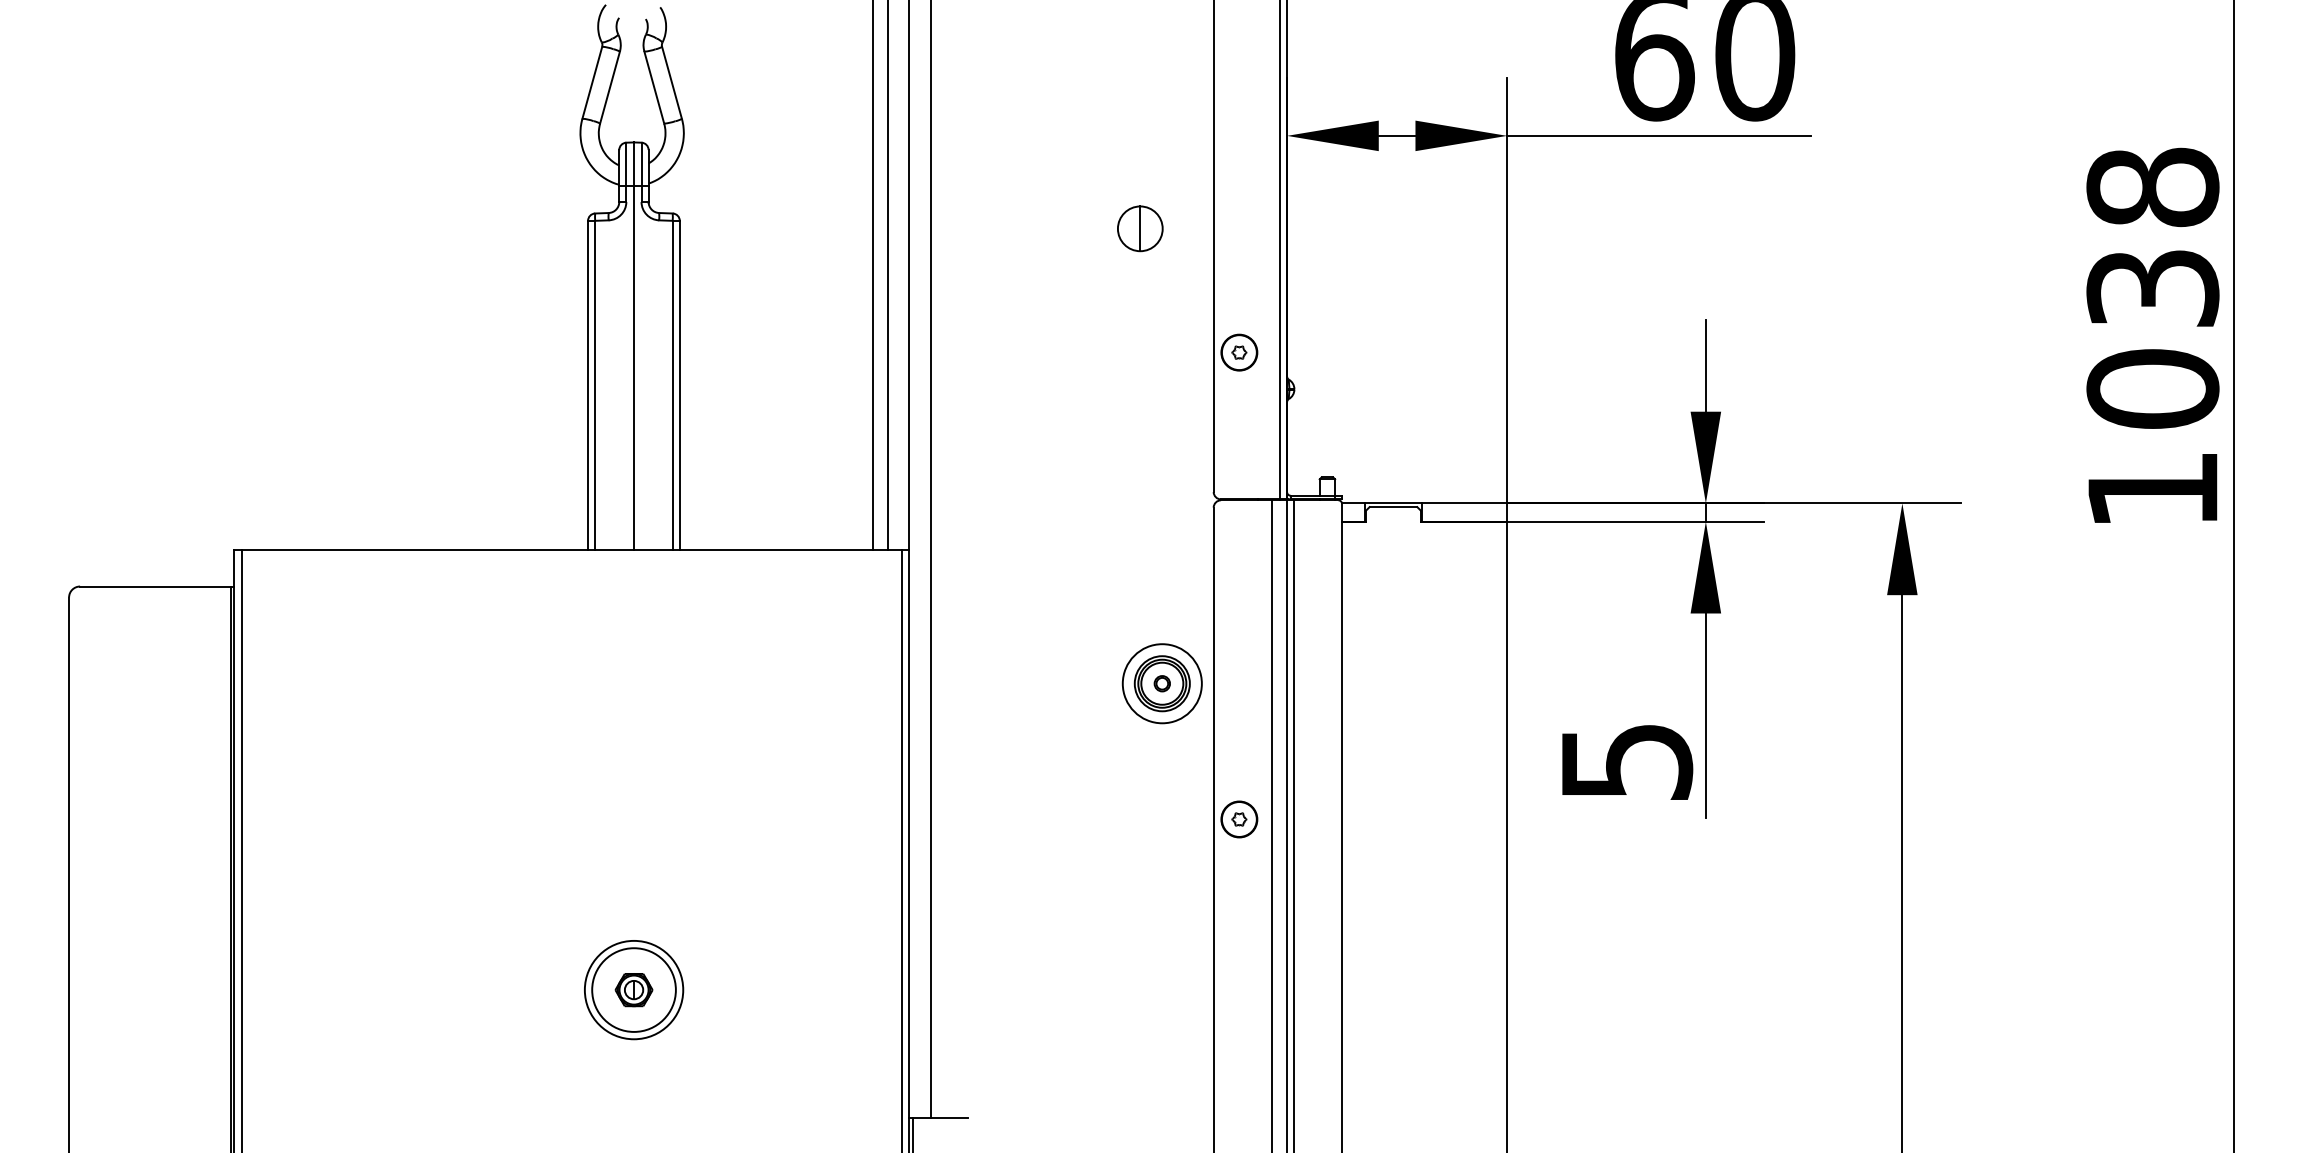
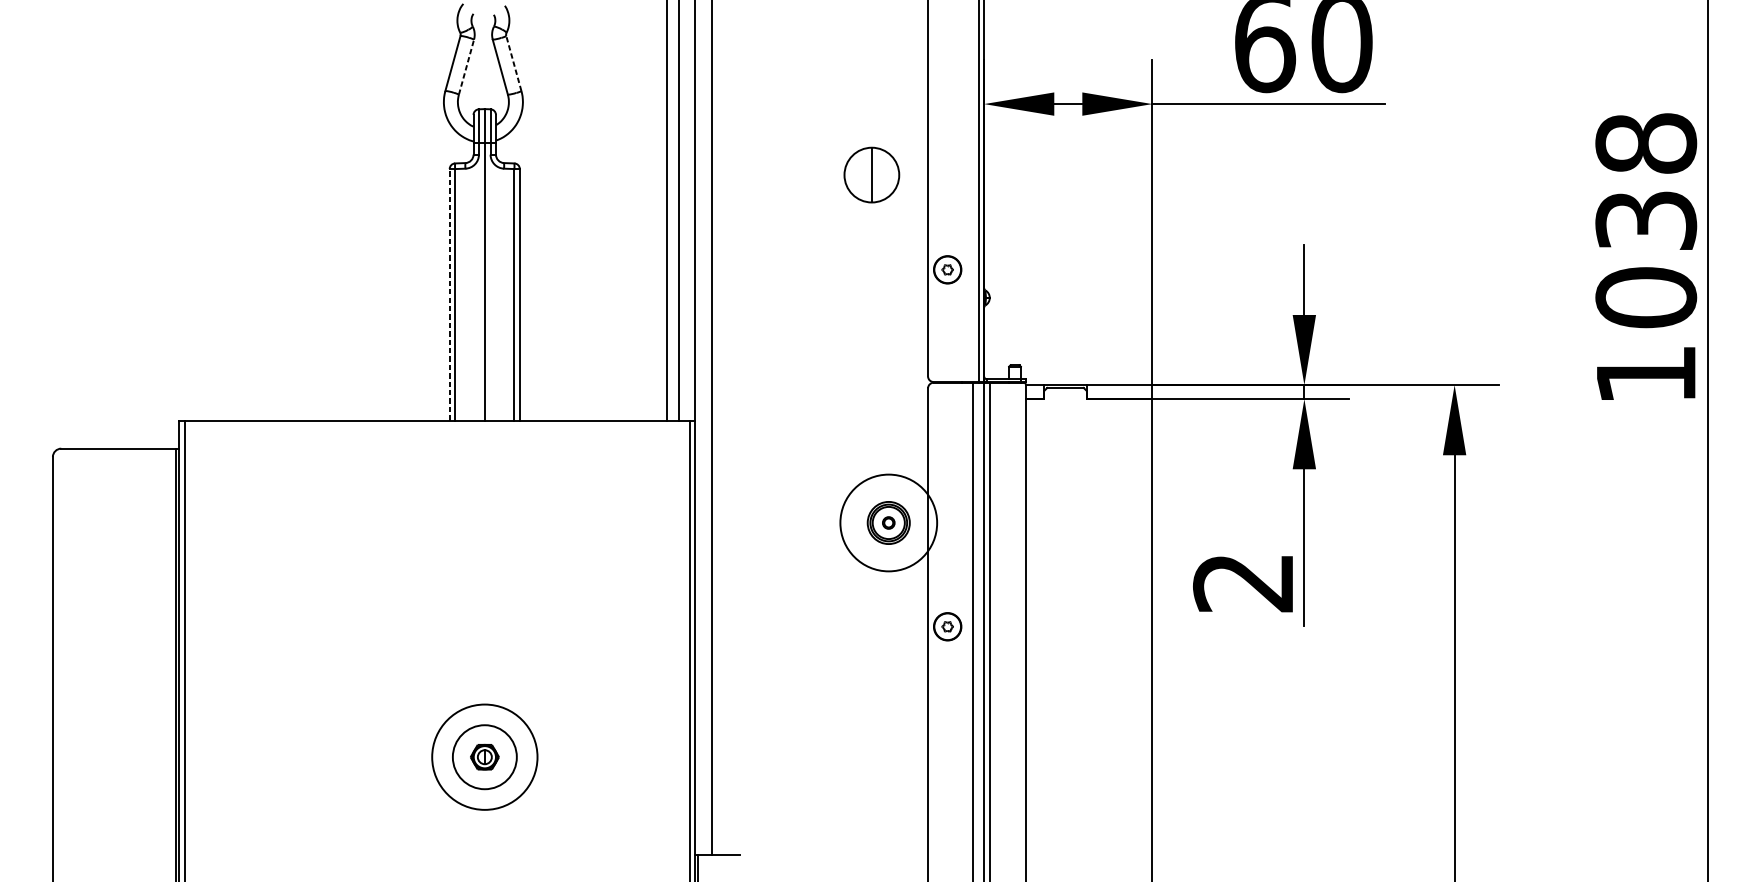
line: (671, 82) -> (513, 63), solid -> dashed
line: (610, 87) -> (466, 67), solid -> dashed
part: (1140, 228) -> (872, 174), size x1.6
line: (588, 385) -> (450, 294), solid -> dashed
circle: (1161, 683) -> (888, 522), size x1.6
text: (1626, 762) -> (1243, 583), 5 -> 2
circle: (633, 989) -> (484, 756), size x1.4

